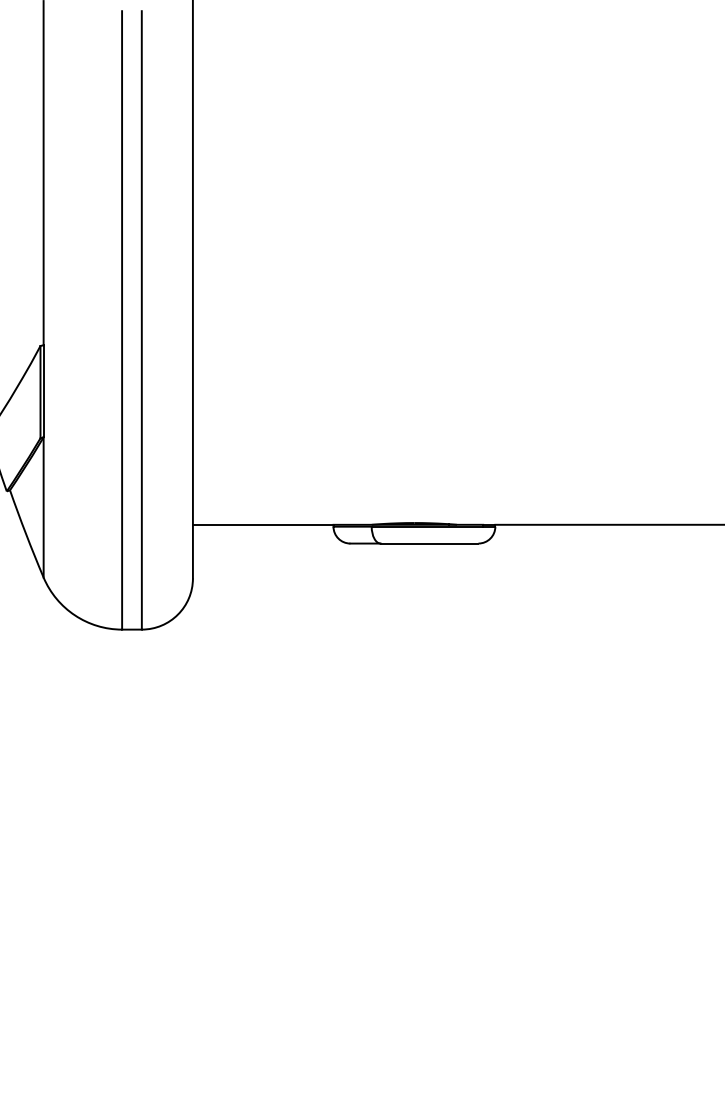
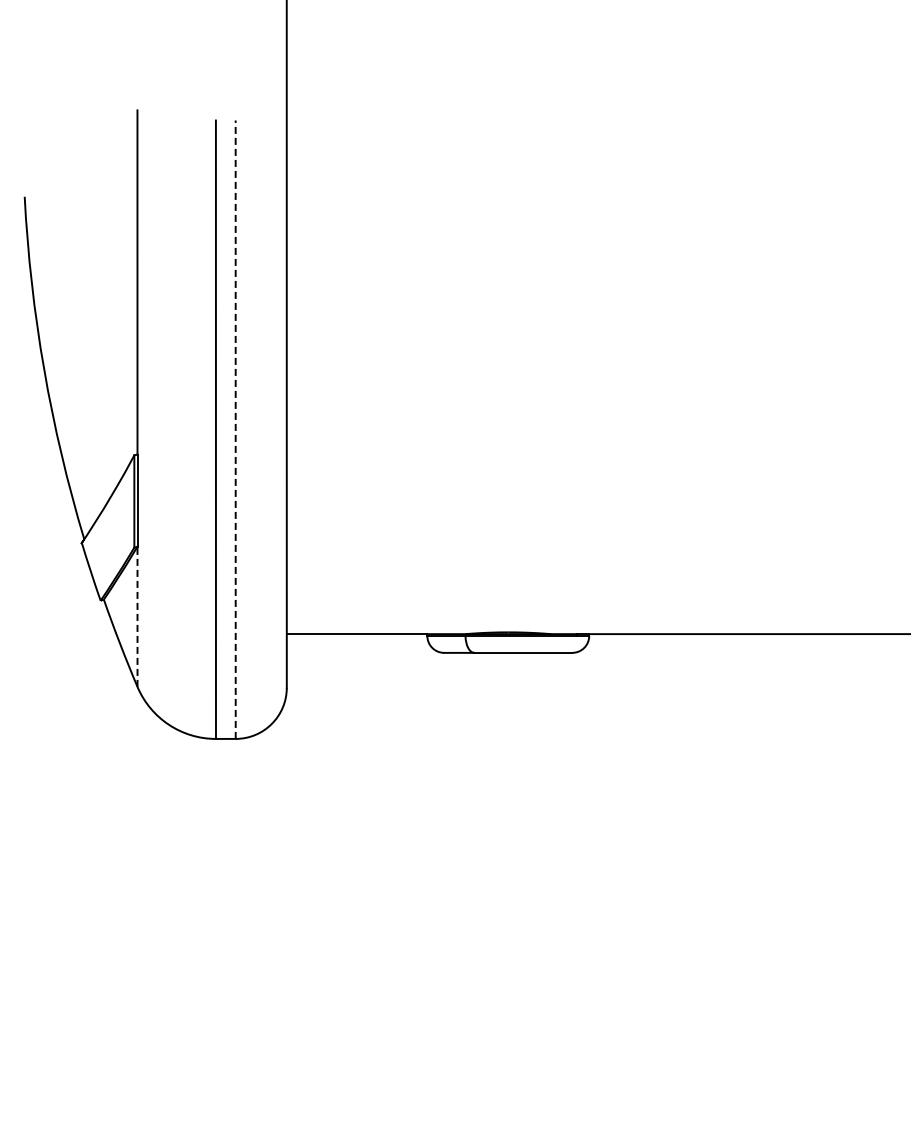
line: (141, 320) -> (235, 429), solid -> dashed
line: (43, 507) -> (137, 616), solid -> dashed

